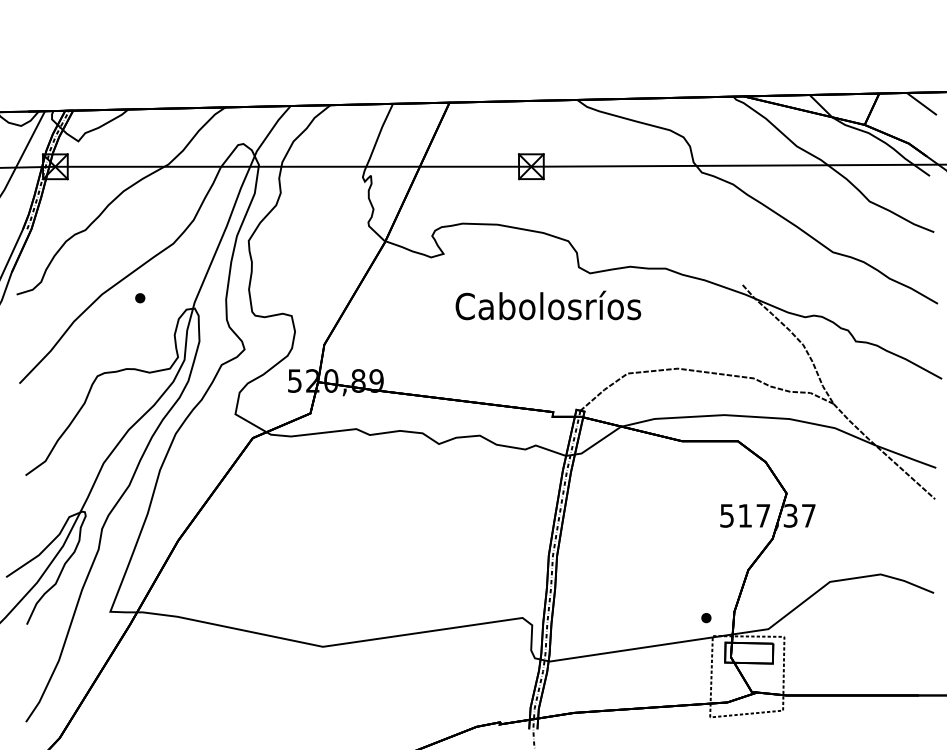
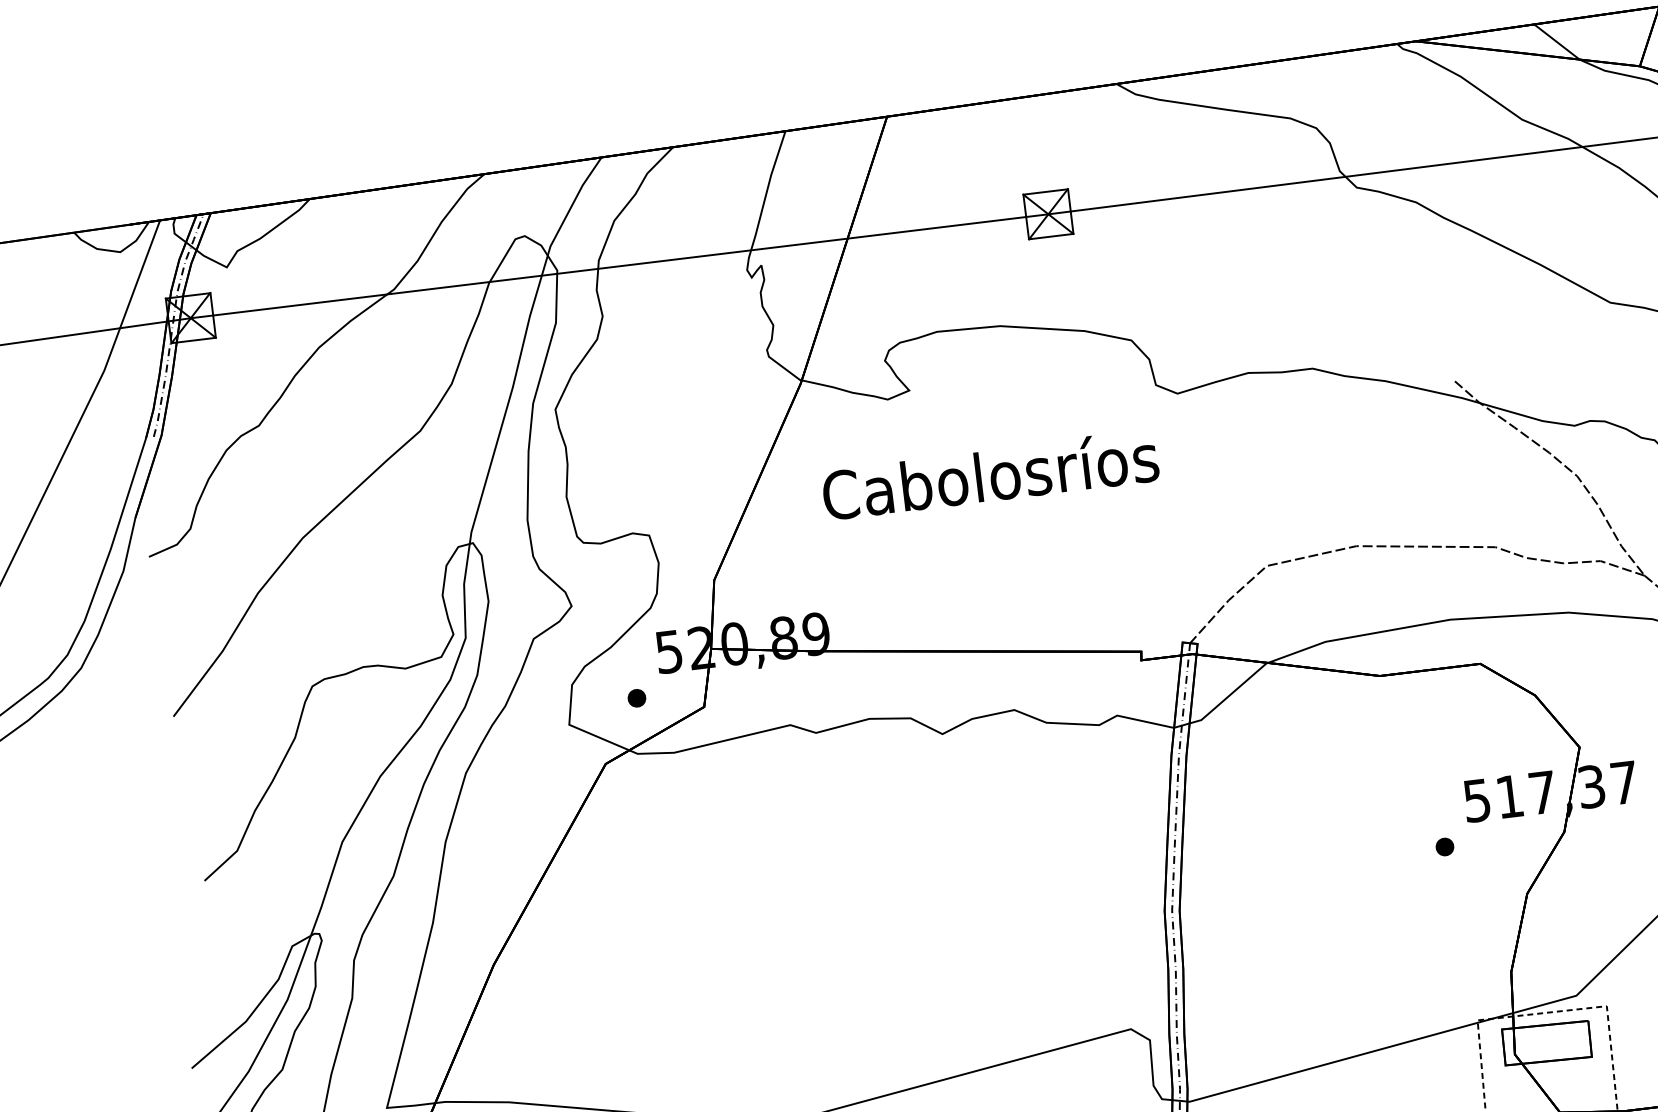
part: (140, 298) -> (637, 698), moved
text: (548, 305) -> (990, 474), moved
part: (706, 618) -> (1445, 847), moved

